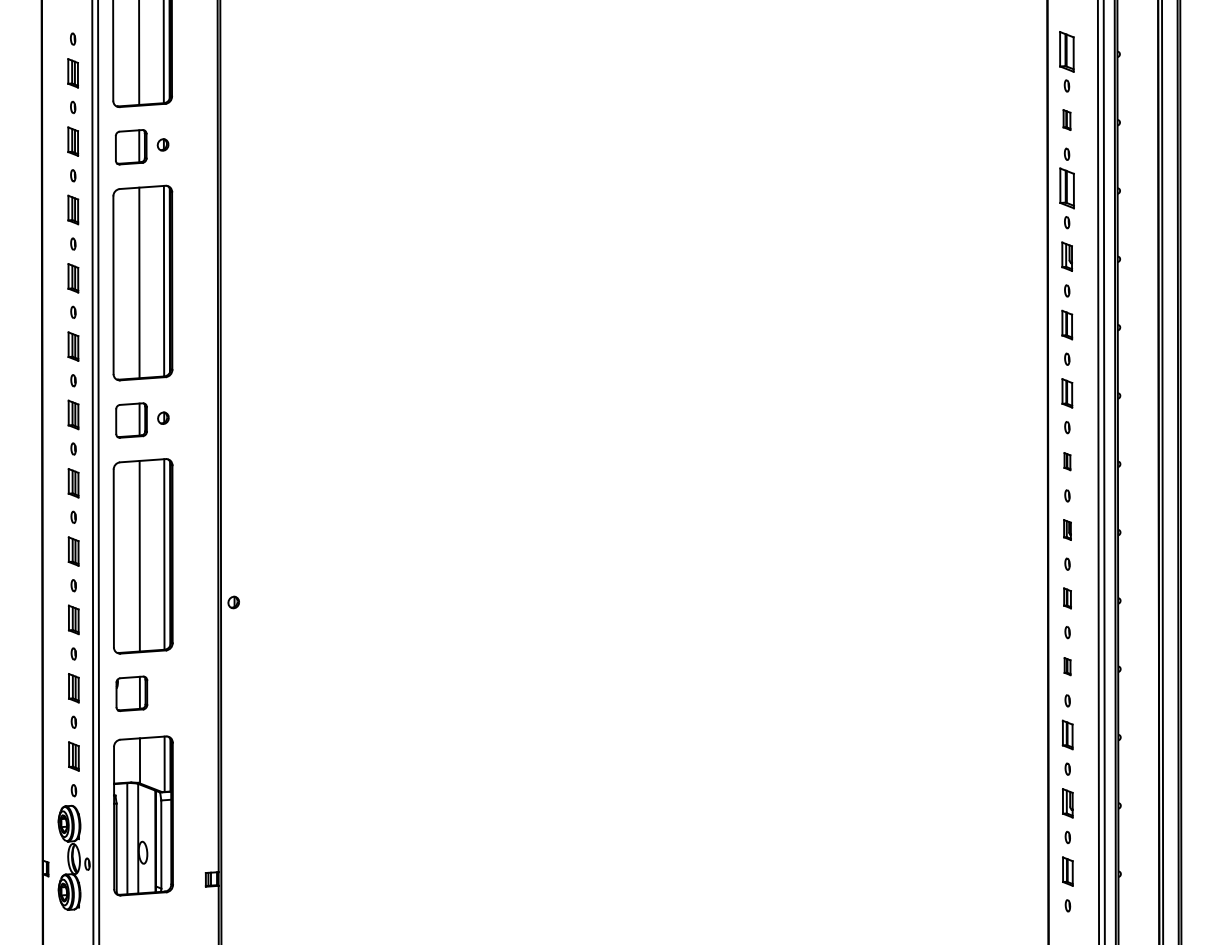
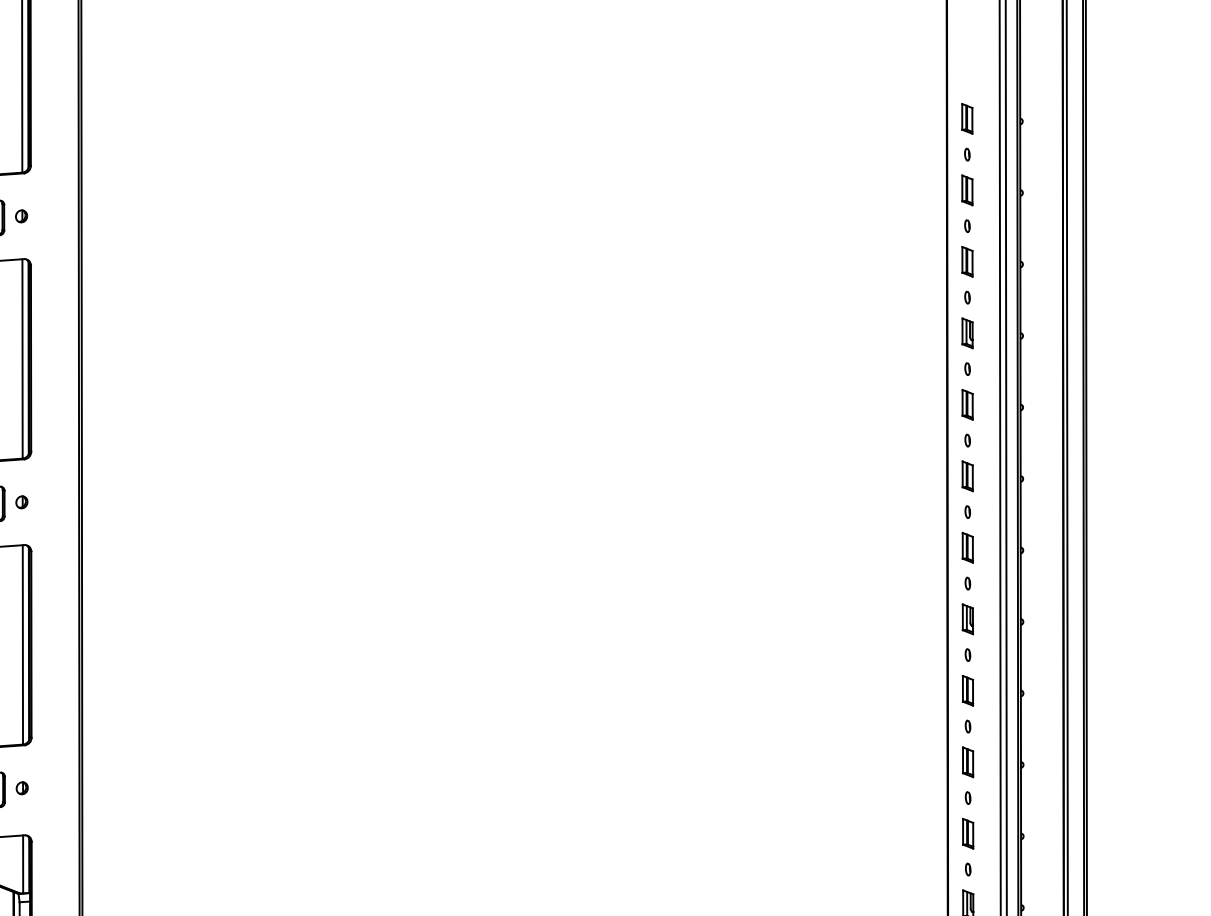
part: (1066, 51) -> (966, 118), size x0.71
part: (1066, 119) -> (966, 189), size x1.43
part: (1066, 188) -> (966, 261), size x0.71
part: (1067, 461) -> (967, 547), size x1.67
part: (1067, 529) -> (967, 618), size x1.43
part: (1067, 598) -> (967, 690), size x1.43
part: (233, 602) -> (21, 788), moved
part: (1067, 666) -> (967, 762), size x1.67

